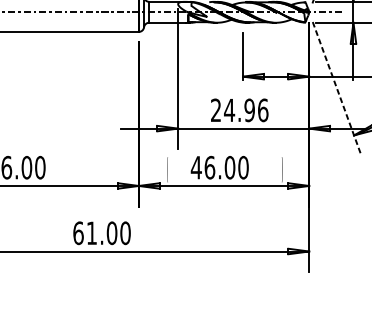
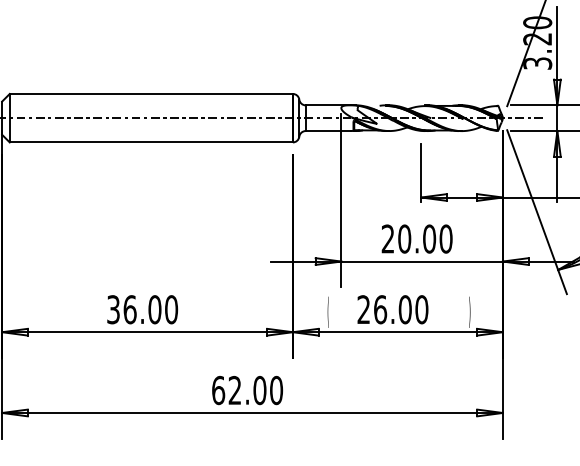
line: (337, 88) -> (537, 212), dashed -> solid
text: (245, 109) -> (424, 238), 24.96 -> 20.00
text: (196, 167) -> (363, 309), 46.00 -> 26.00
text: (91, 232) -> (234, 389), 61.00 -> 62.00

